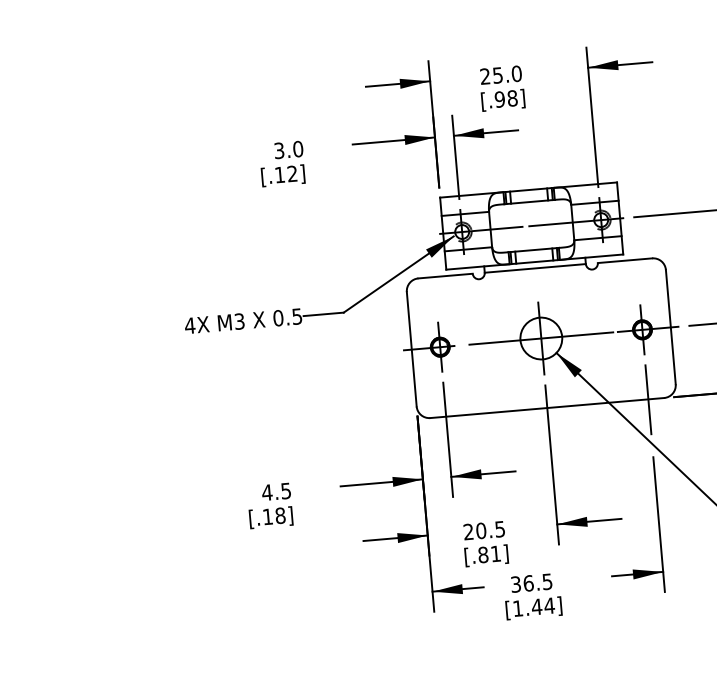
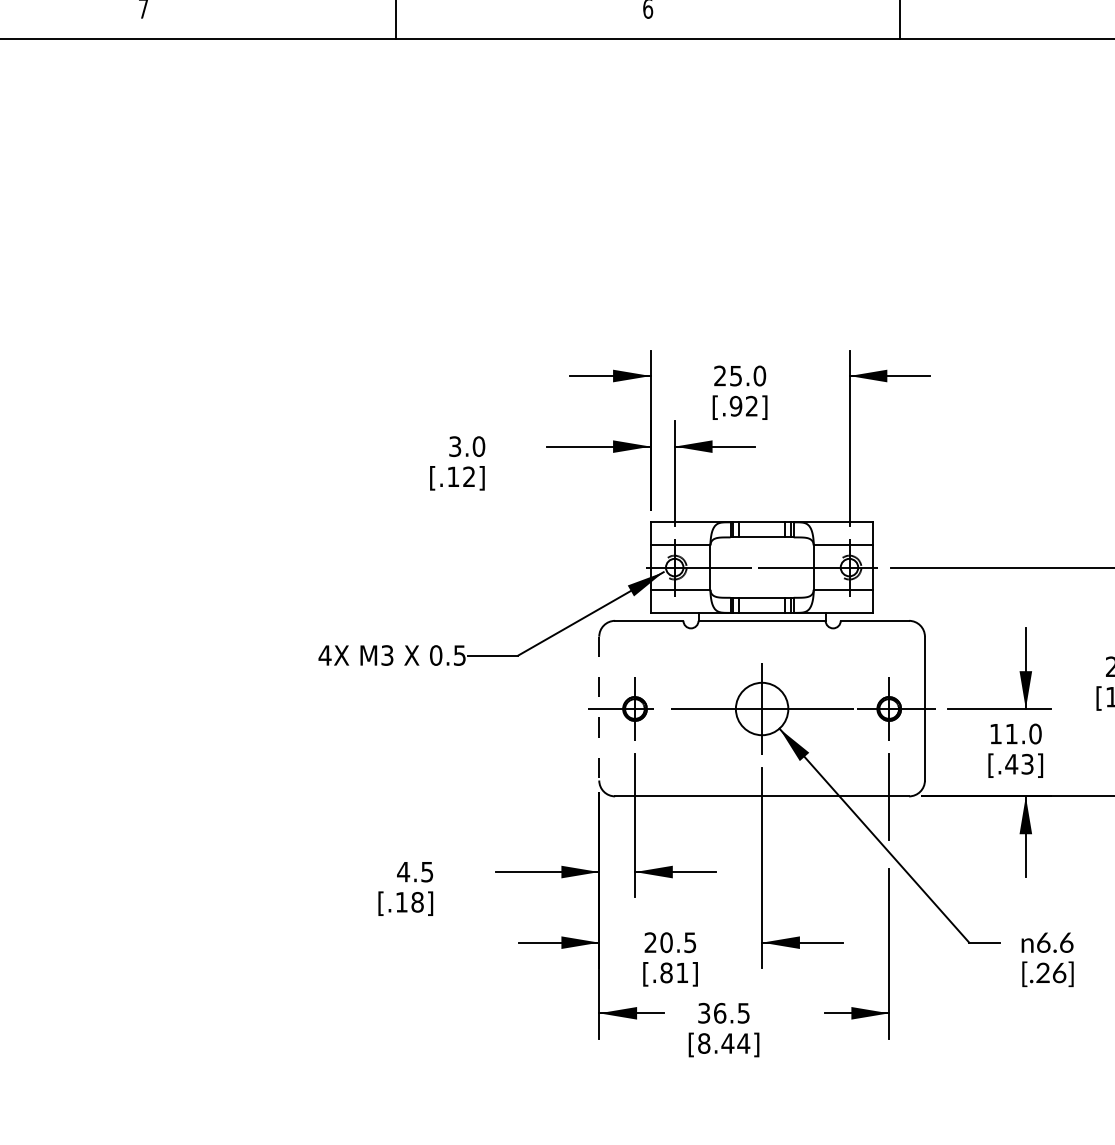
text: (512, 98) -> (751, 406), [.98] -> [.92]
line: (411, 349) -> (599, 708), solid -> dashed
text: (518, 608) -> (704, 1043), [1.44] -> [8.44]

